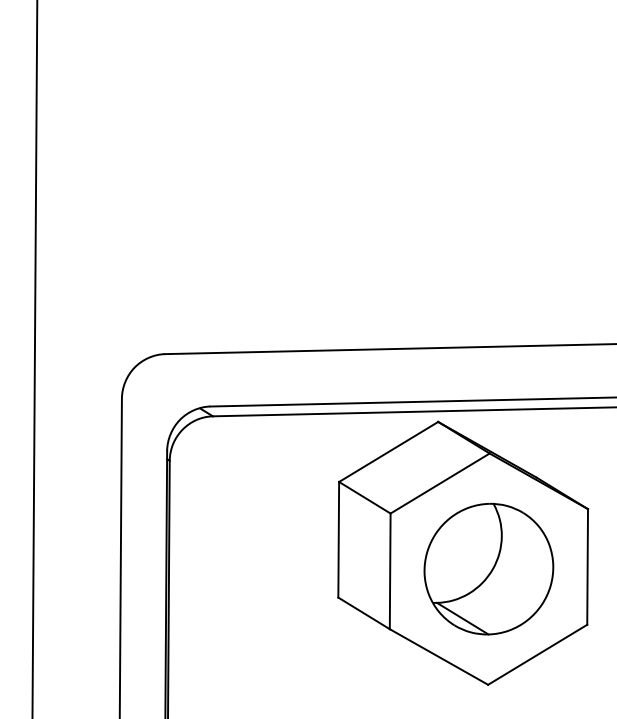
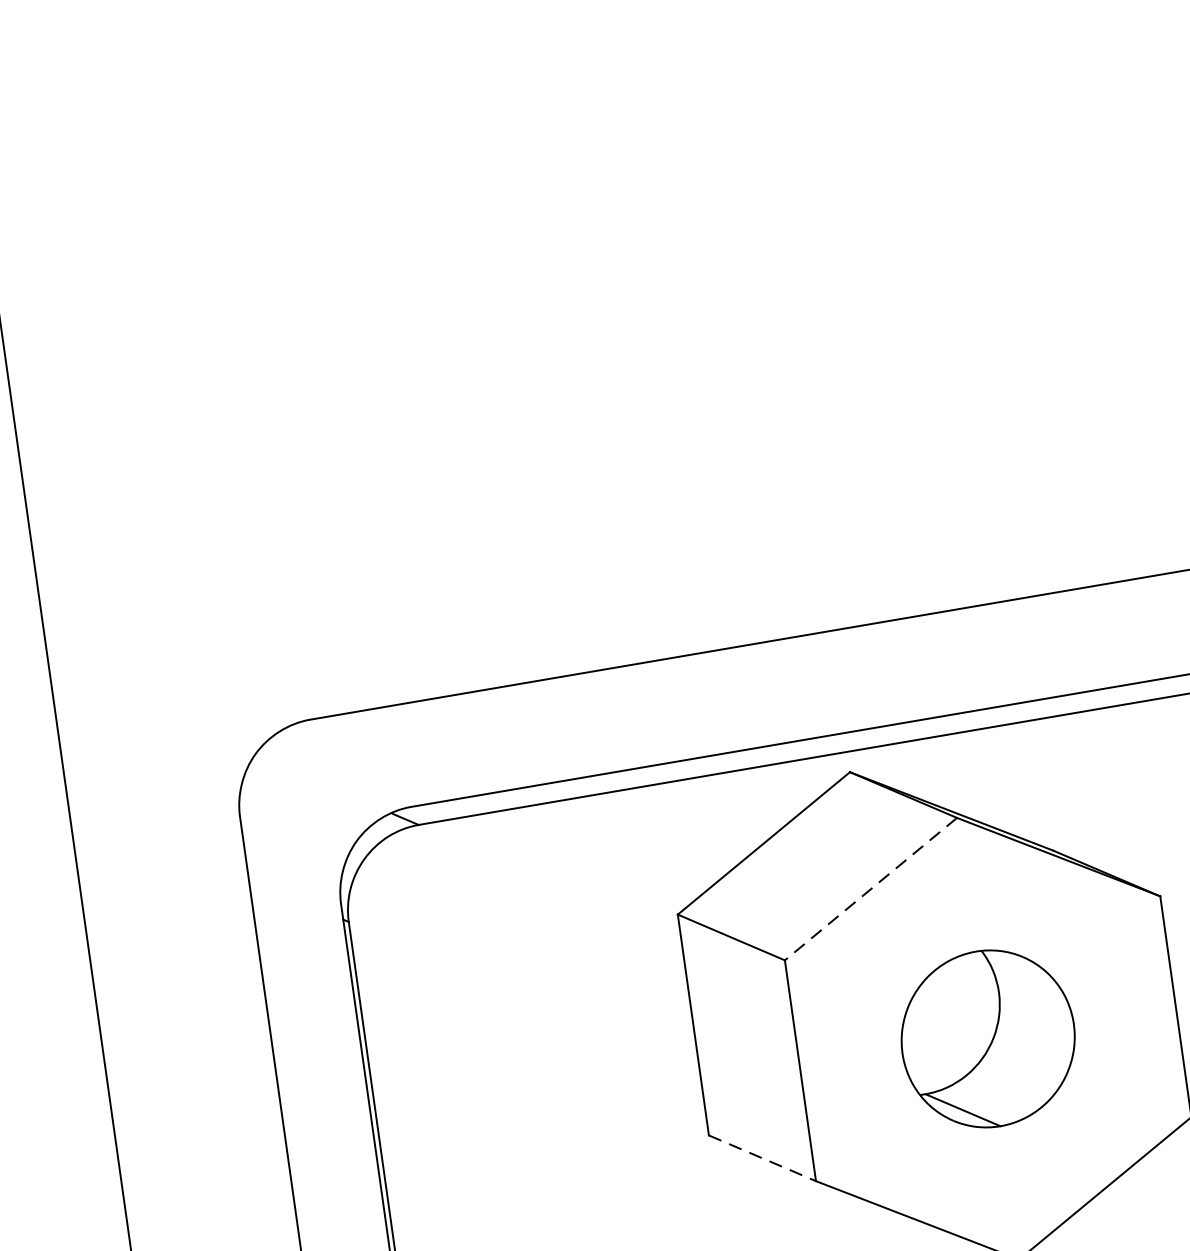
line: (440, 483) -> (871, 888), solid -> dashed
part: (488, 569) -> (987, 1039), size x0.7
line: (364, 613) -> (763, 1158), solid -> dashed

